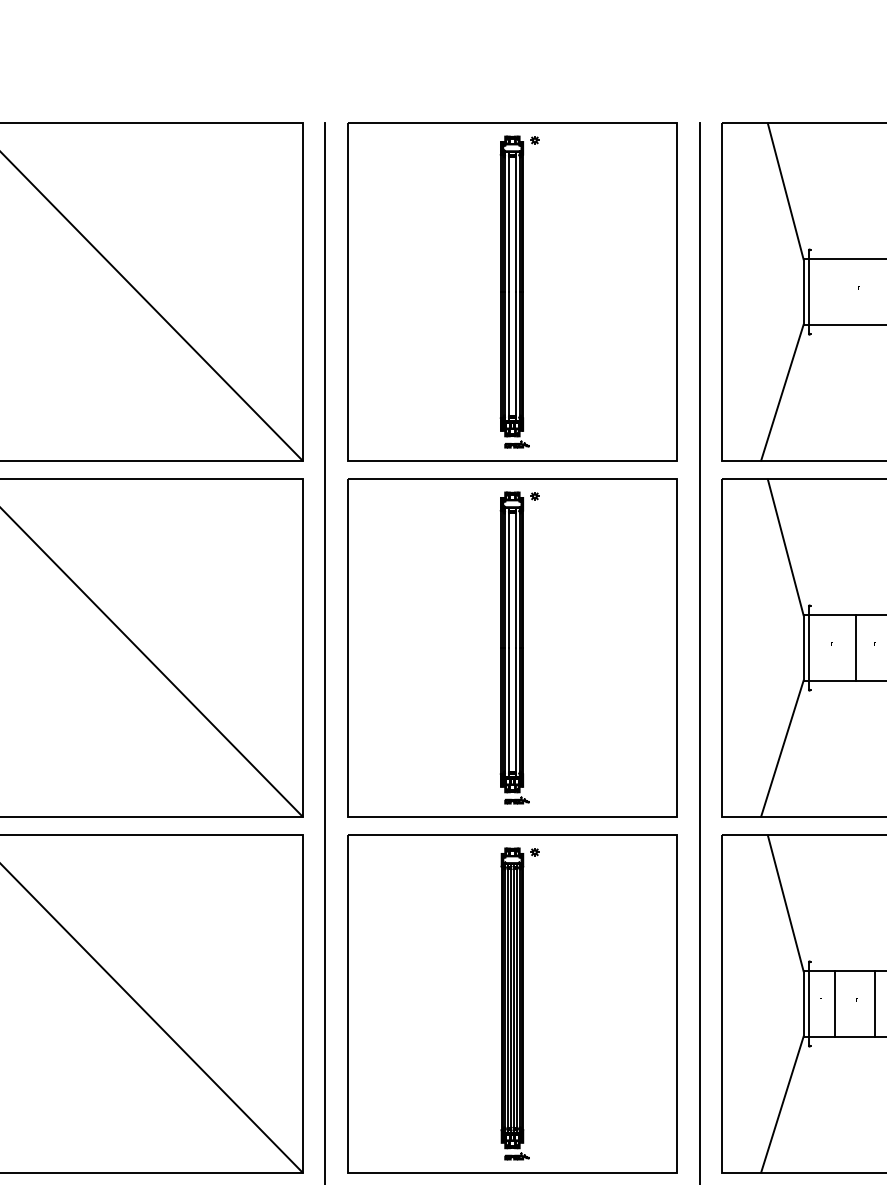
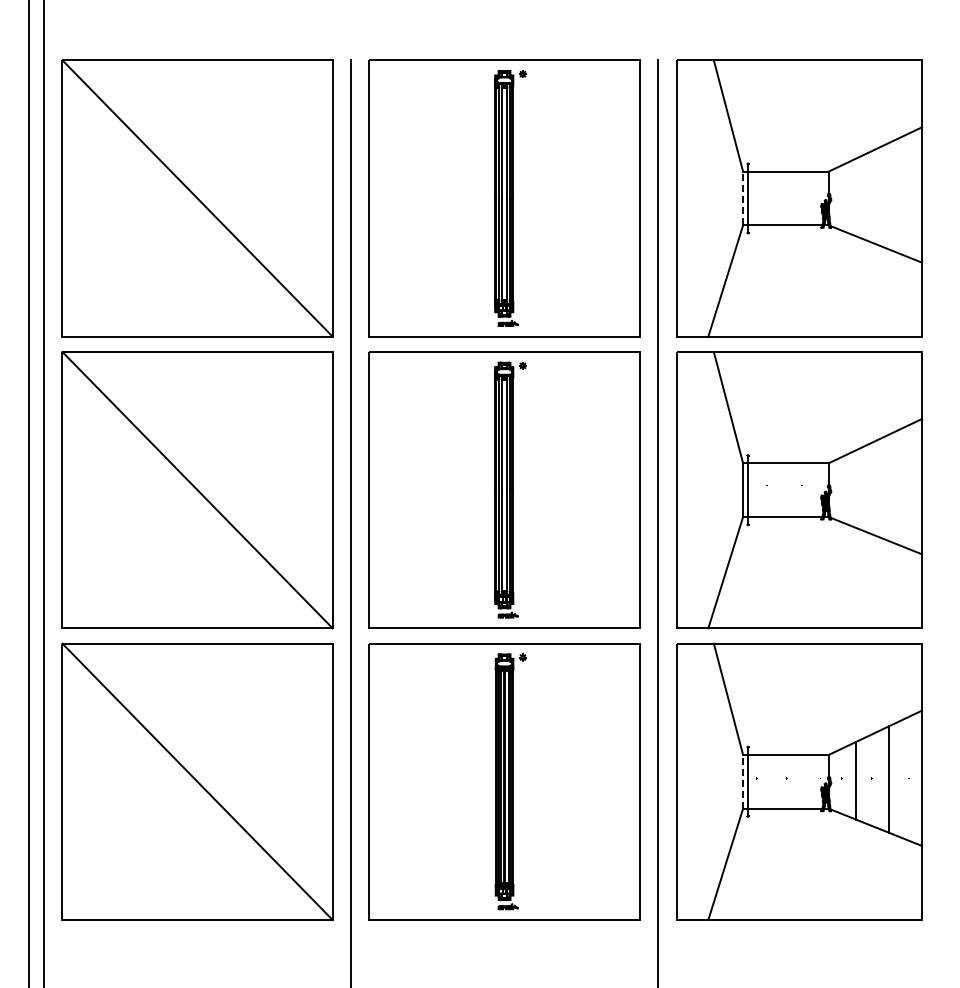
line: (804, 292) -> (743, 198), solid -> dashed
line: (855, 648) -> (785, 490), removed
line: (804, 1003) -> (743, 781), solid -> dashed
line: (835, 1003) -> (769, 781), removed
line: (874, 1003) -> (801, 781), removed

